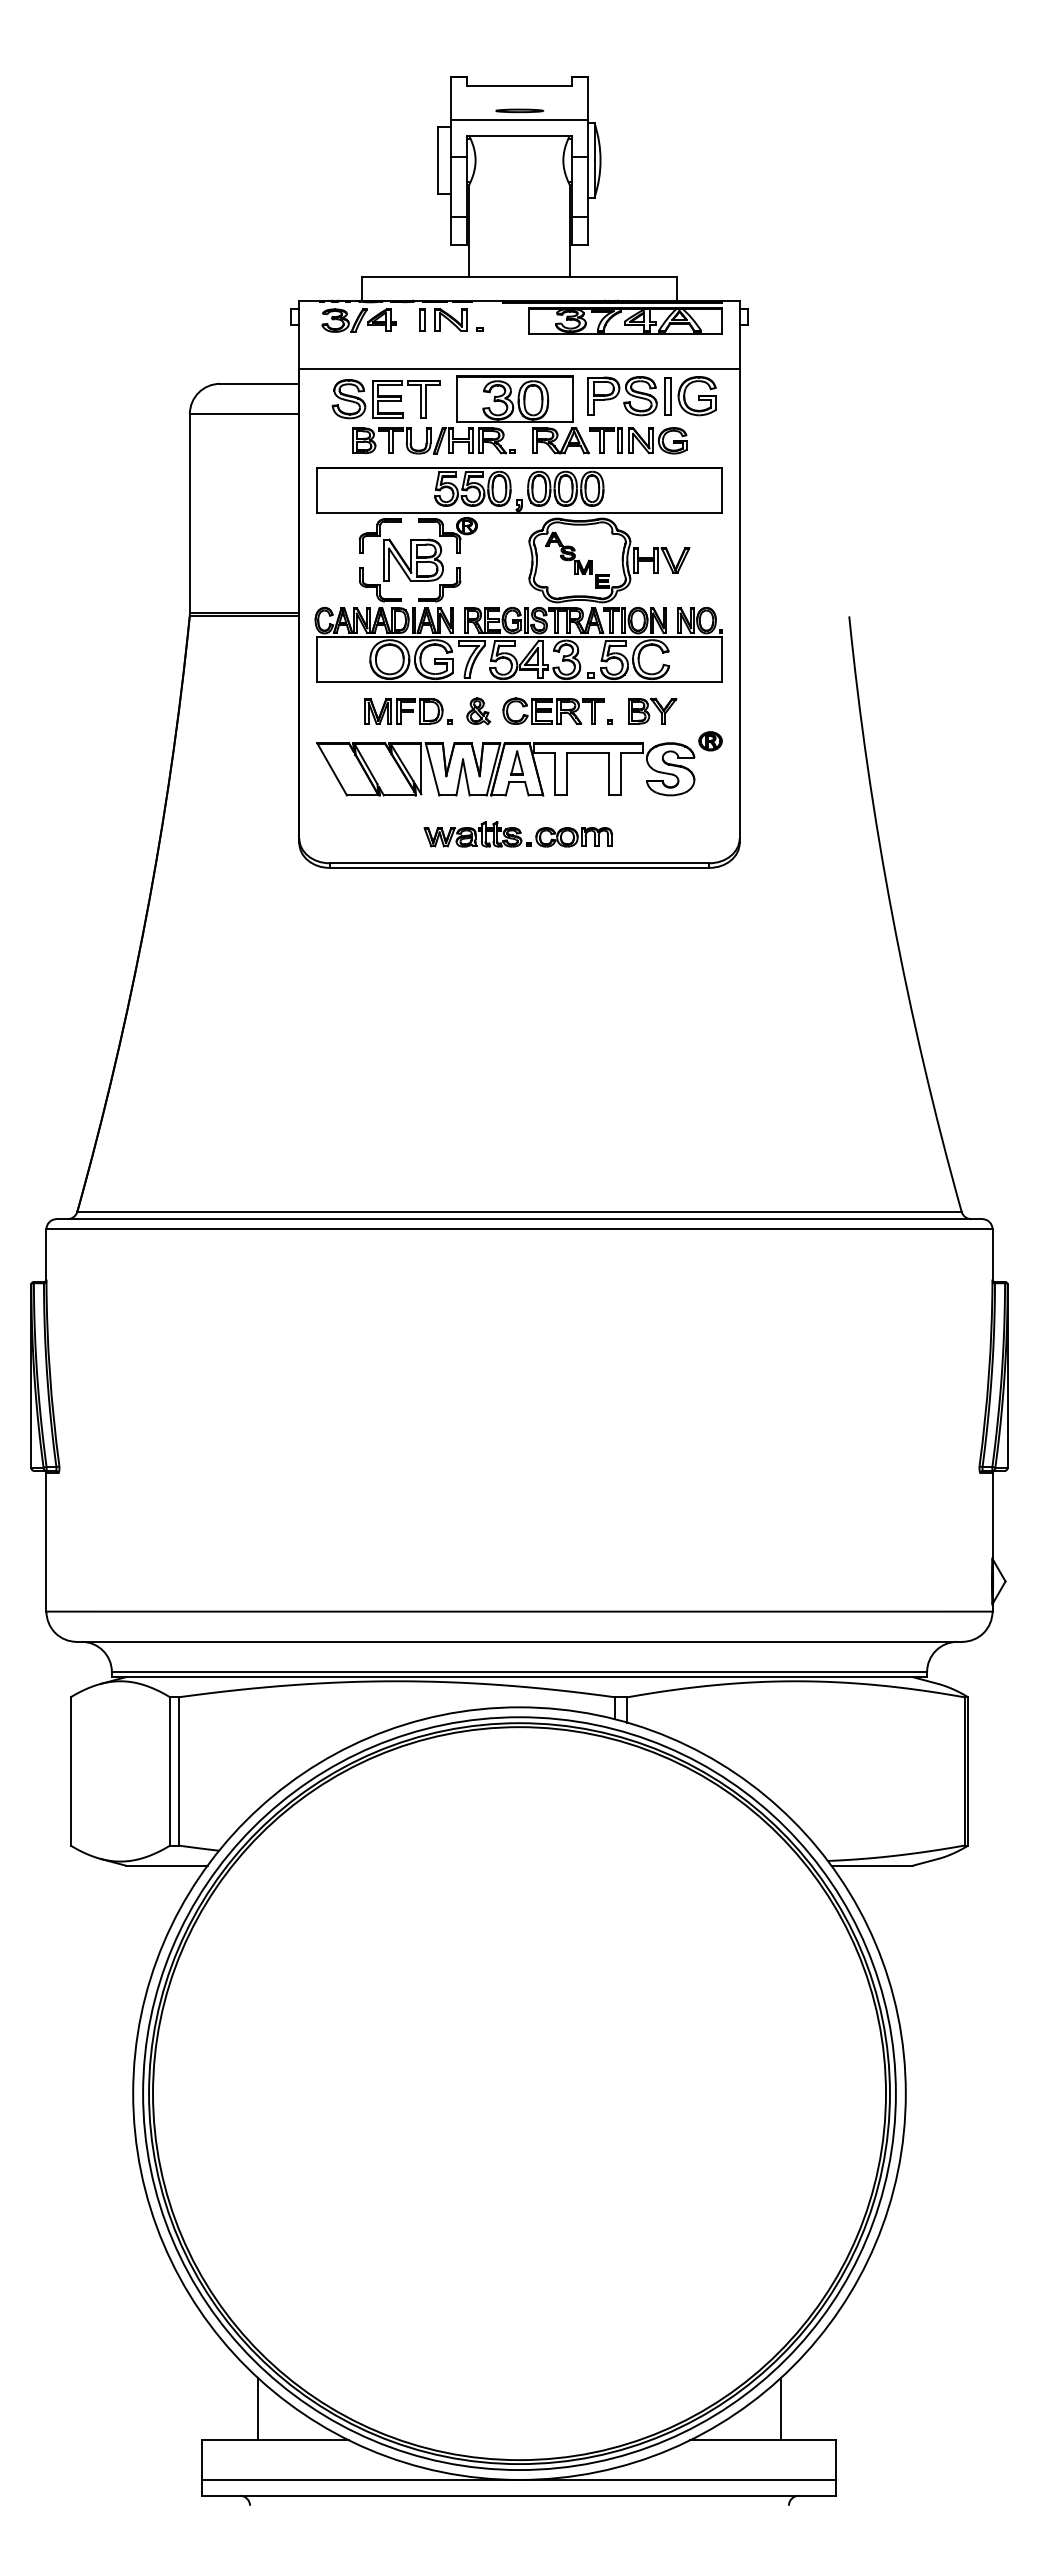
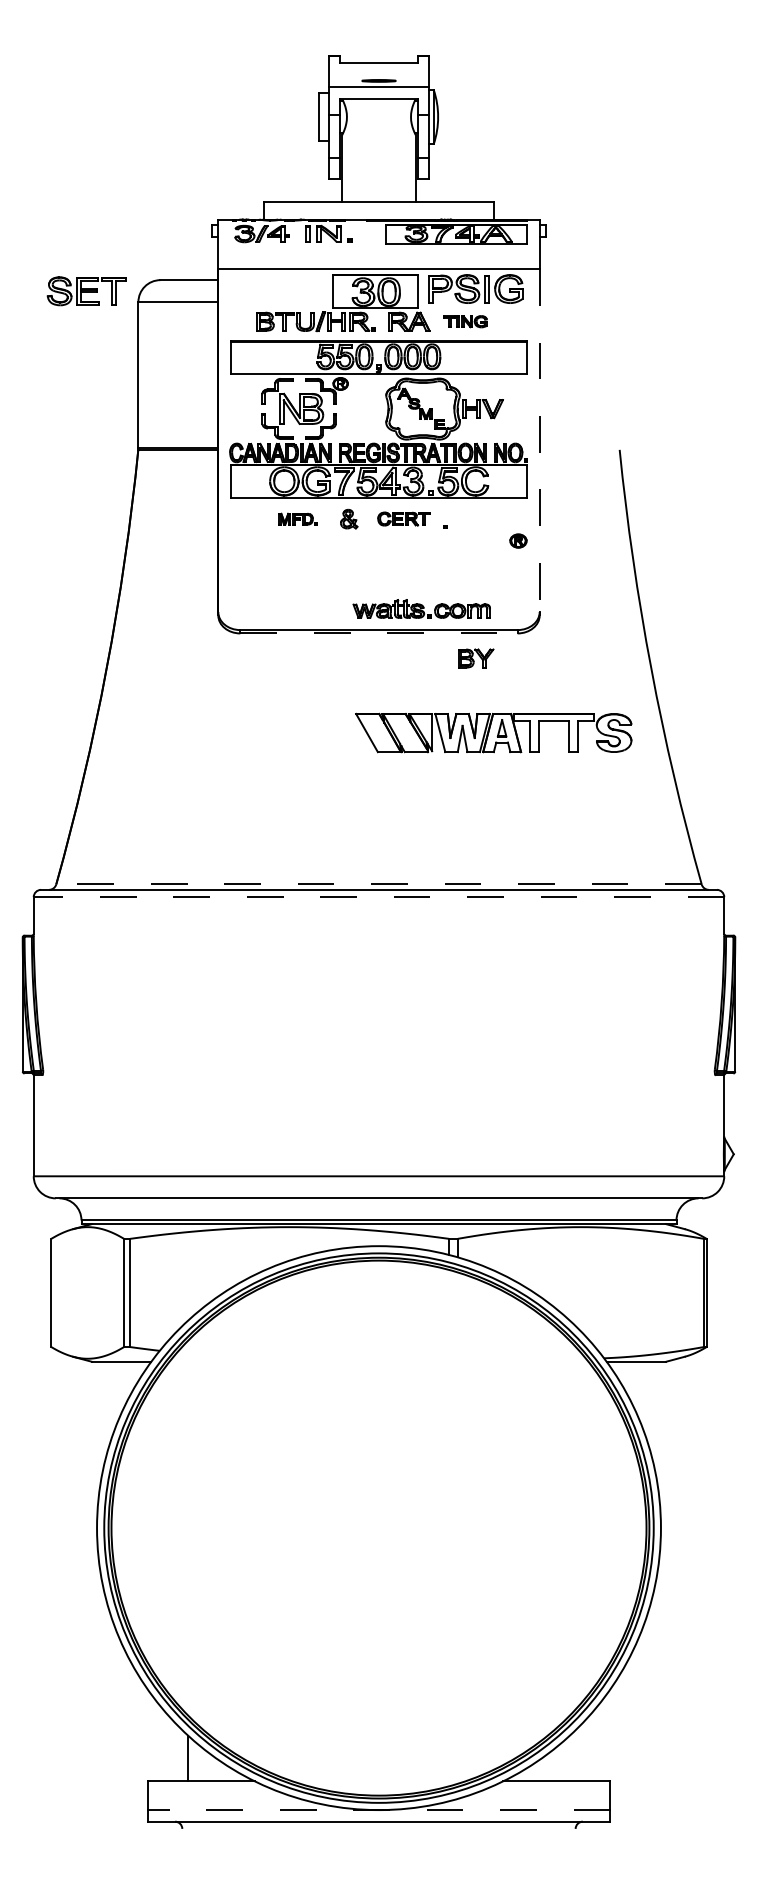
part: (385, 399) -> (86, 291), moved
part: (638, 440) -> (465, 321), size x0.6
line: (739, 603) -> (539, 440), solid -> dashed
part: (553, 710) -> (403, 518), size x0.7
part: (652, 710) -> (476, 657), moved
part: (408, 711) -> (297, 519), size x0.6
part: (505, 769) -> (493, 733), moved
part: (517, 834) -> (421, 609), moved
line: (519, 867) -> (379, 633), solid -> dashed
line: (518, 1211) -> (378, 884), solid -> dashed
line: (519, 1229) -> (379, 897), solid -> dashed
line: (780, 2409) -> (569, 1758), removed
line: (519, 2479) -> (379, 1809), solid -> dashed

